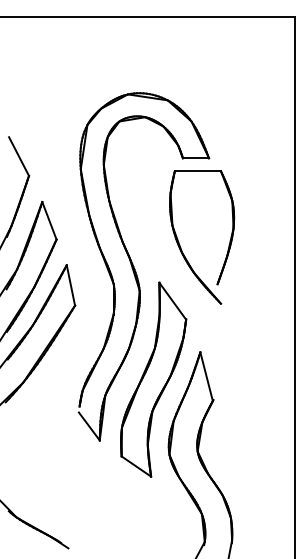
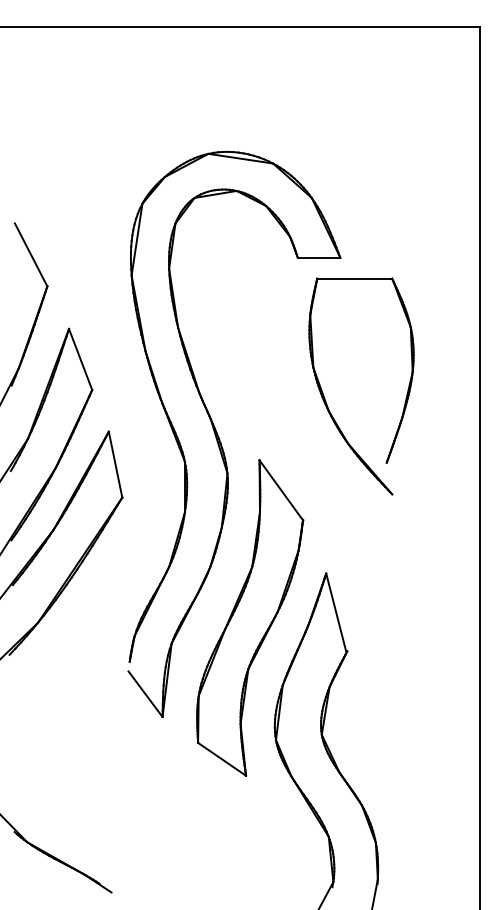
part: (180, 244) -> (326, 398), moved

